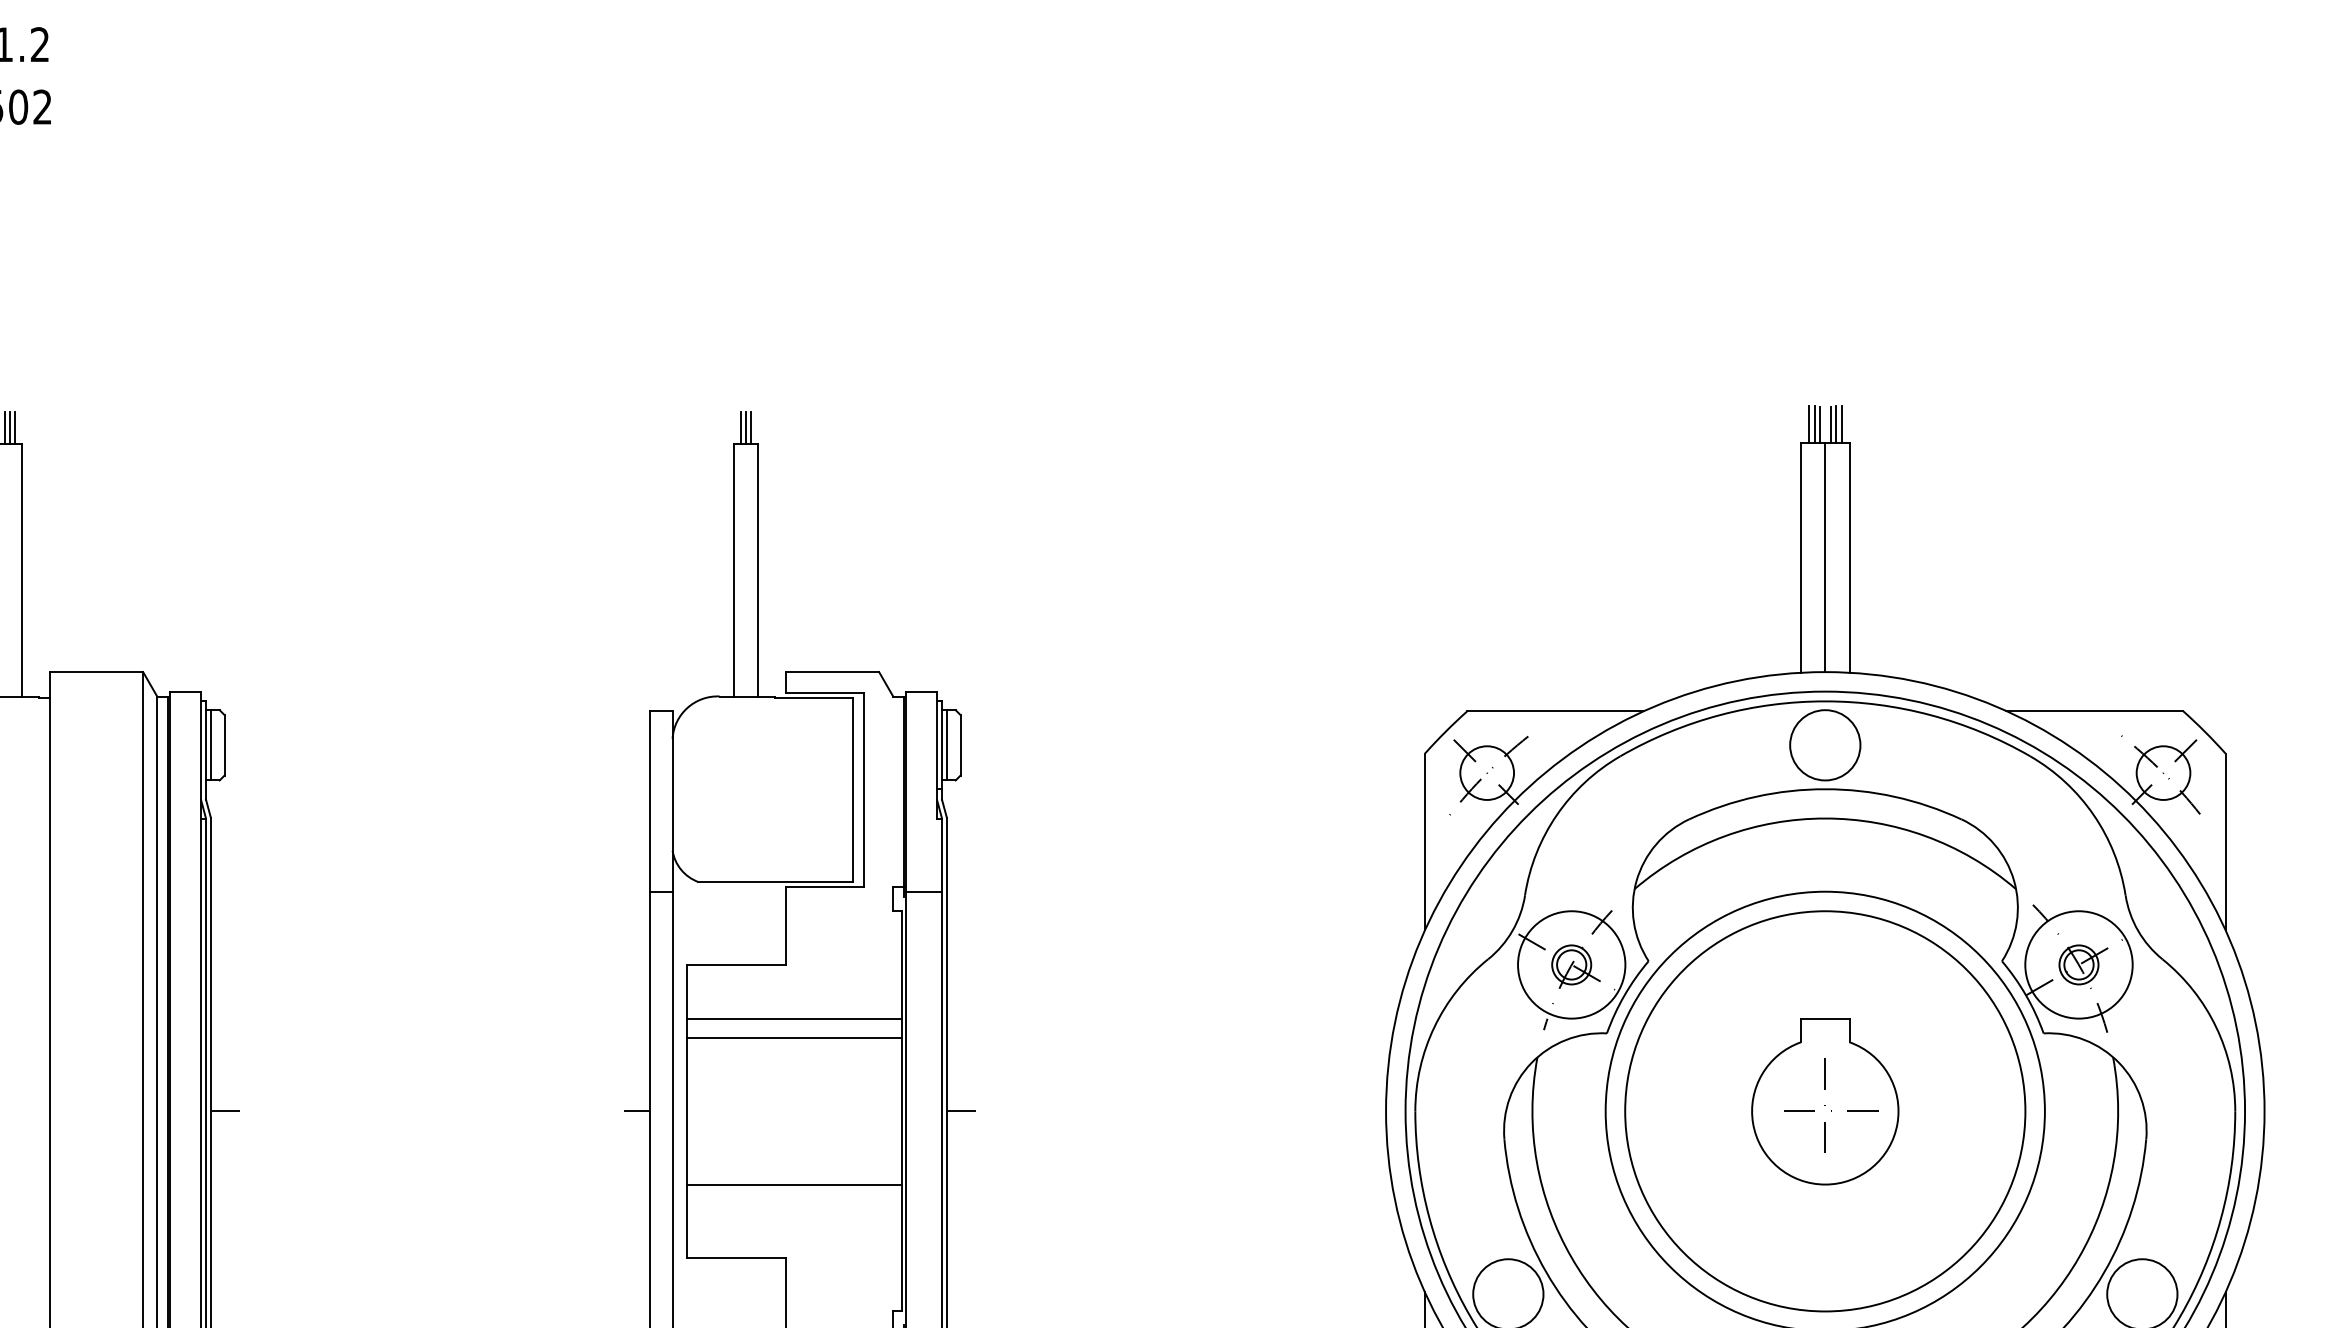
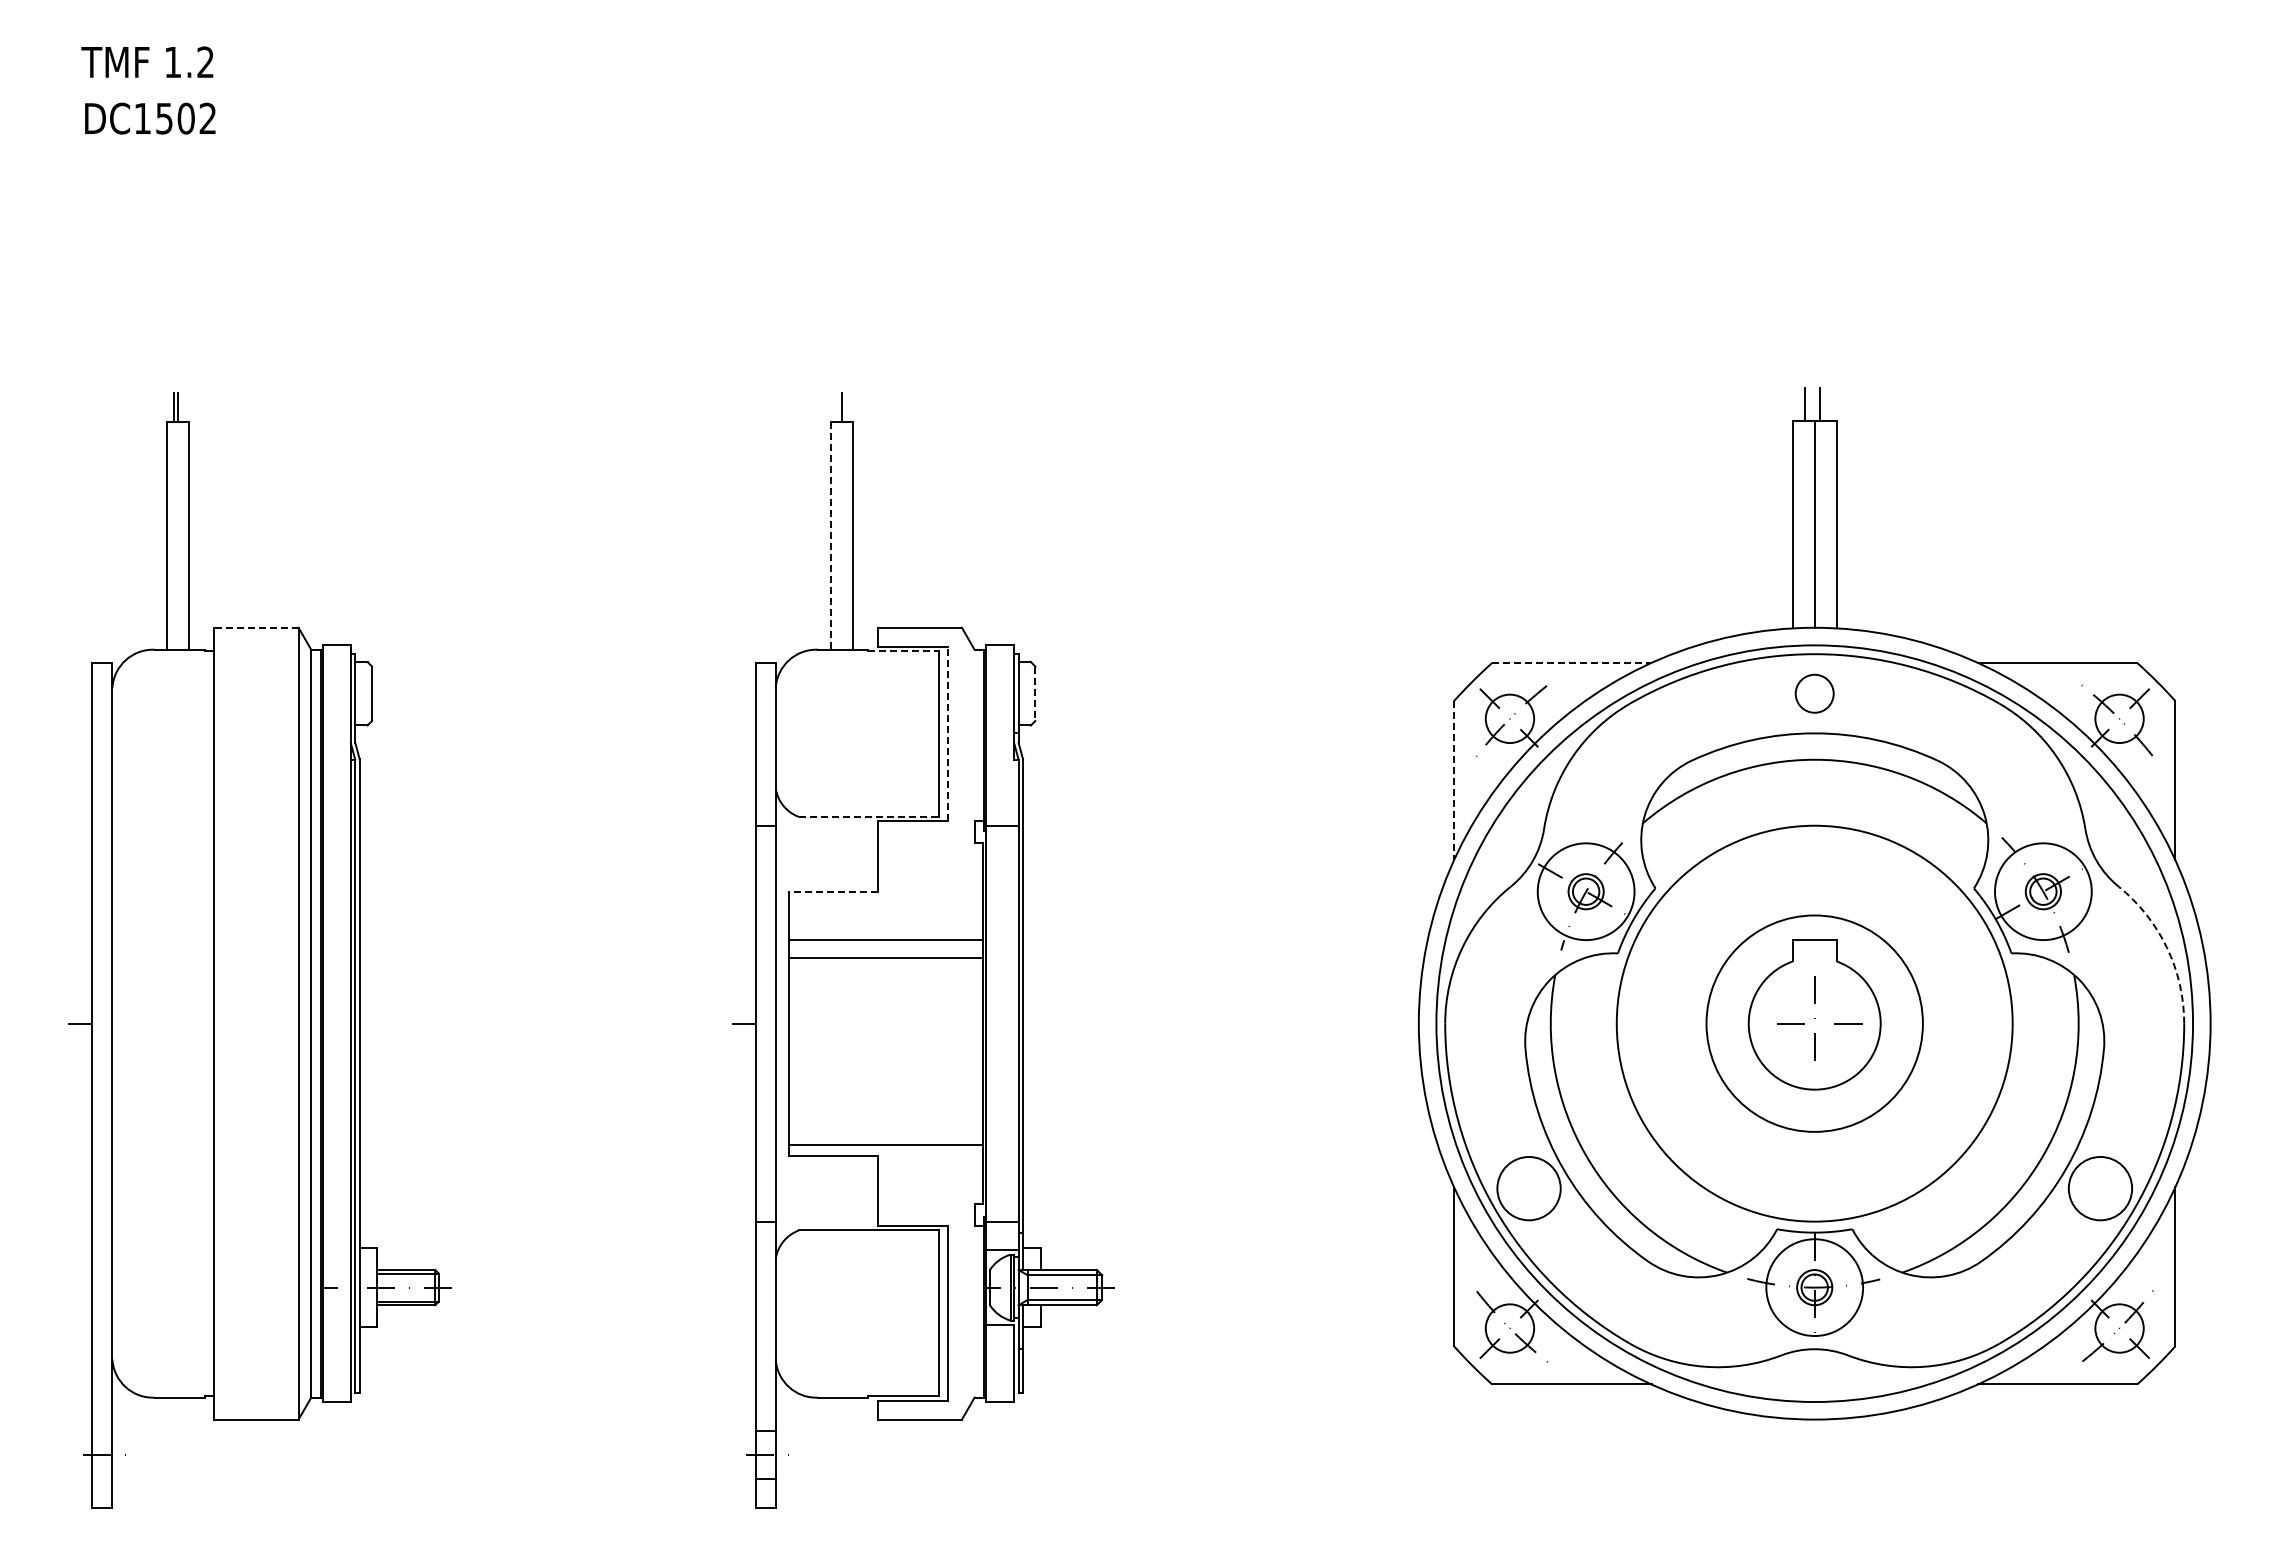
line: (1808, 424) -> (1799, 404), removed
line: (1819, 424) -> (1809, 404), removed
line: (1836, 424) -> (1824, 404), removed
line: (1841, 424) -> (1829, 404), removed
line: (14, 427) -> (182, 407), removed
line: (741, 427) -> (837, 407), removed
line: (751, 427) -> (846, 407), removed
line: (733, 570) -> (830, 536), solid -> dashed
line: (96, 671) -> (256, 627), solid -> dashed
line: (814, 698) -> (903, 651), solid -> dashed
line: (1555, 710) -> (1571, 662), solid -> dashed
line: (210, 745) -> (359, 693), removed
line: (947, 745) -> (1023, 693), removed
circle: (1825, 745) -> (1814, 693), size x0.6
line: (960, 746) -> (1035, 694), solid -> dashed
line: (864, 789) -> (948, 733), solid -> dashed
line: (1425, 841) -> (1454, 780), solid -> dashed
line: (775, 881) -> (868, 816), solid -> dashed
line: (735, 964) -> (832, 891), solid -> dashed
arc: (2216, 1026) -> (2167, 947), solid -> dashed
line: (225, 1111) -> (372, 1023), removed
line: (961, 1111) -> (1036, 1023), removed
circle: (1825, 1111) -> (1814, 1023), size x0.6
line: (794, 1184) -> (885, 1144), moved

